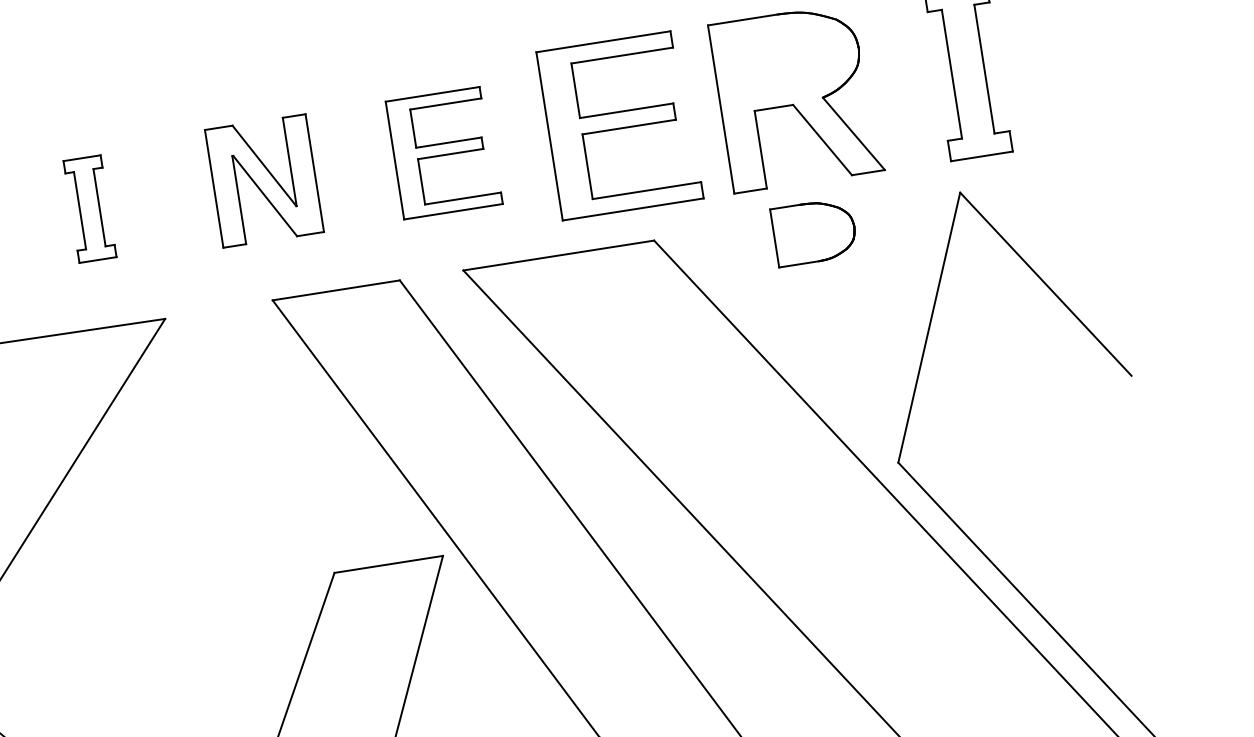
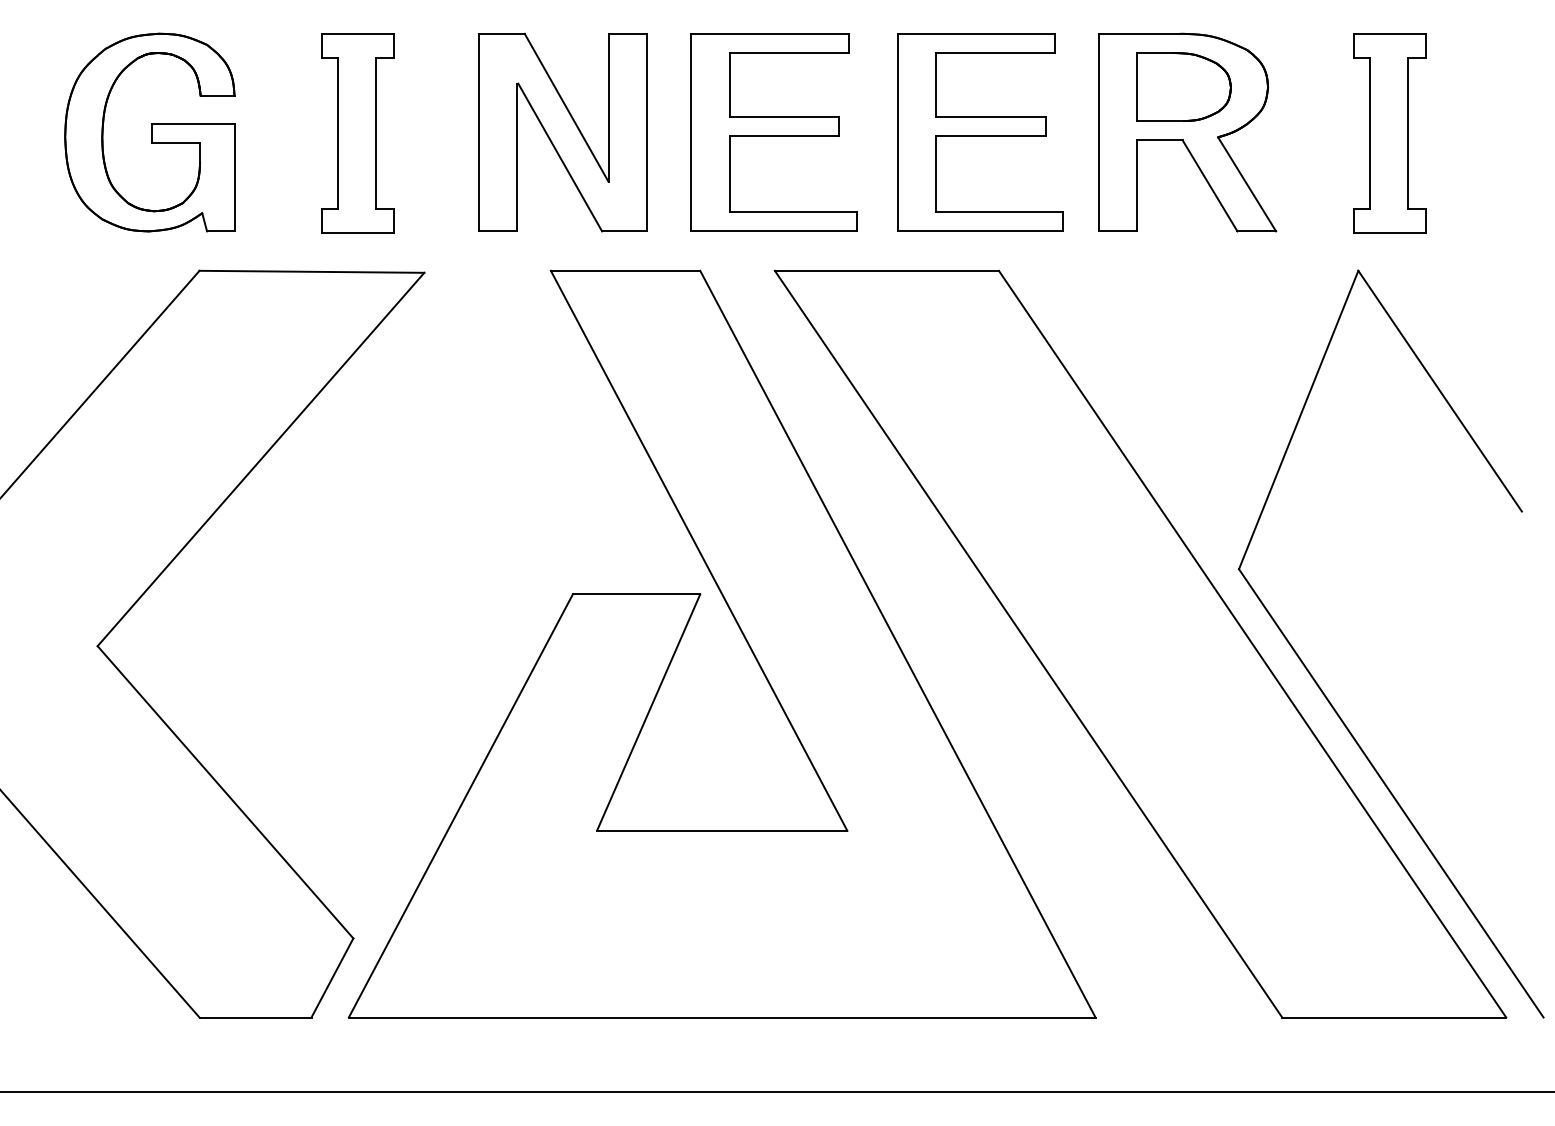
part: (443, 152) -> (773, 132), size x1.43
part: (264, 181) -> (562, 132), size x1.43
part: (89, 209) -> (357, 133), size x1.67
part: (813, 231) -> (1183, 86), moved

